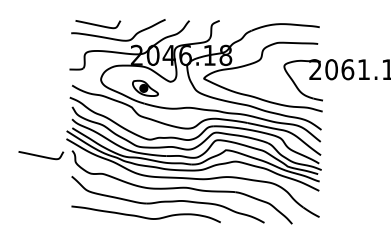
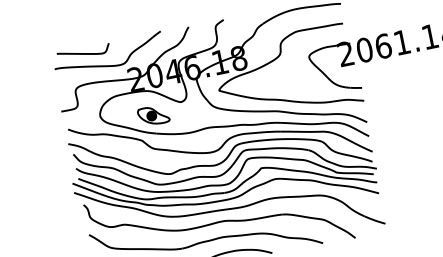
curve: (41, 155) -> (49, 217), removed

